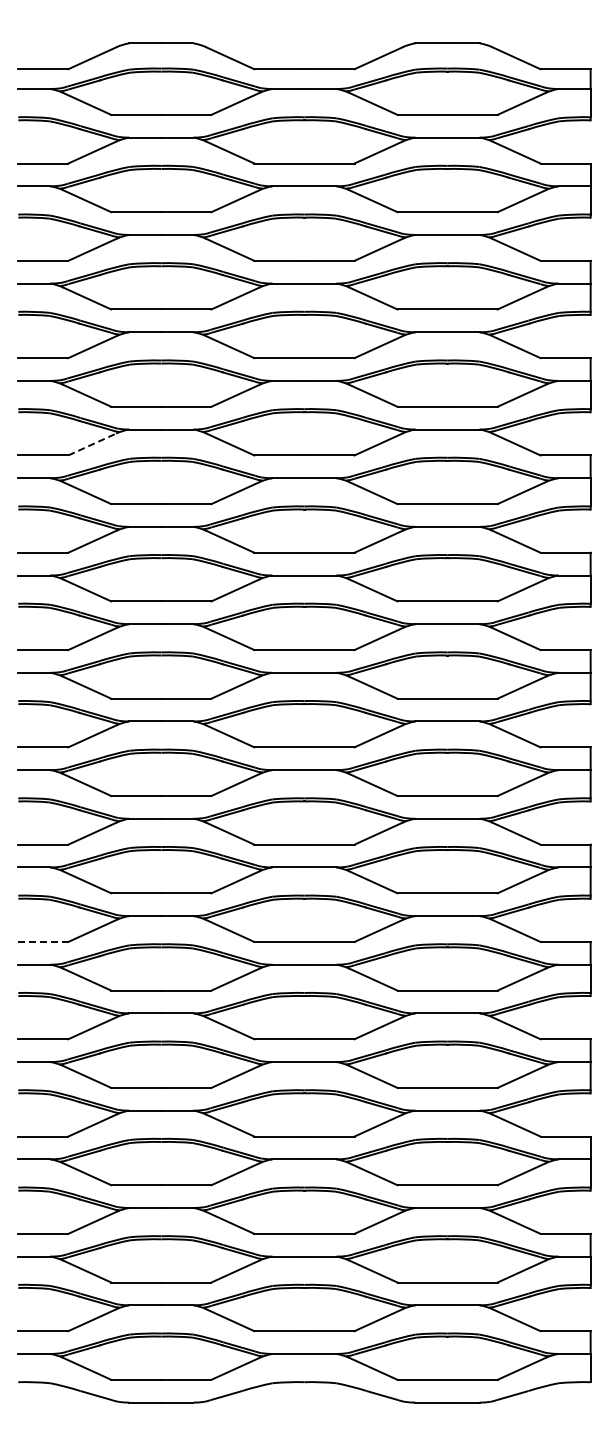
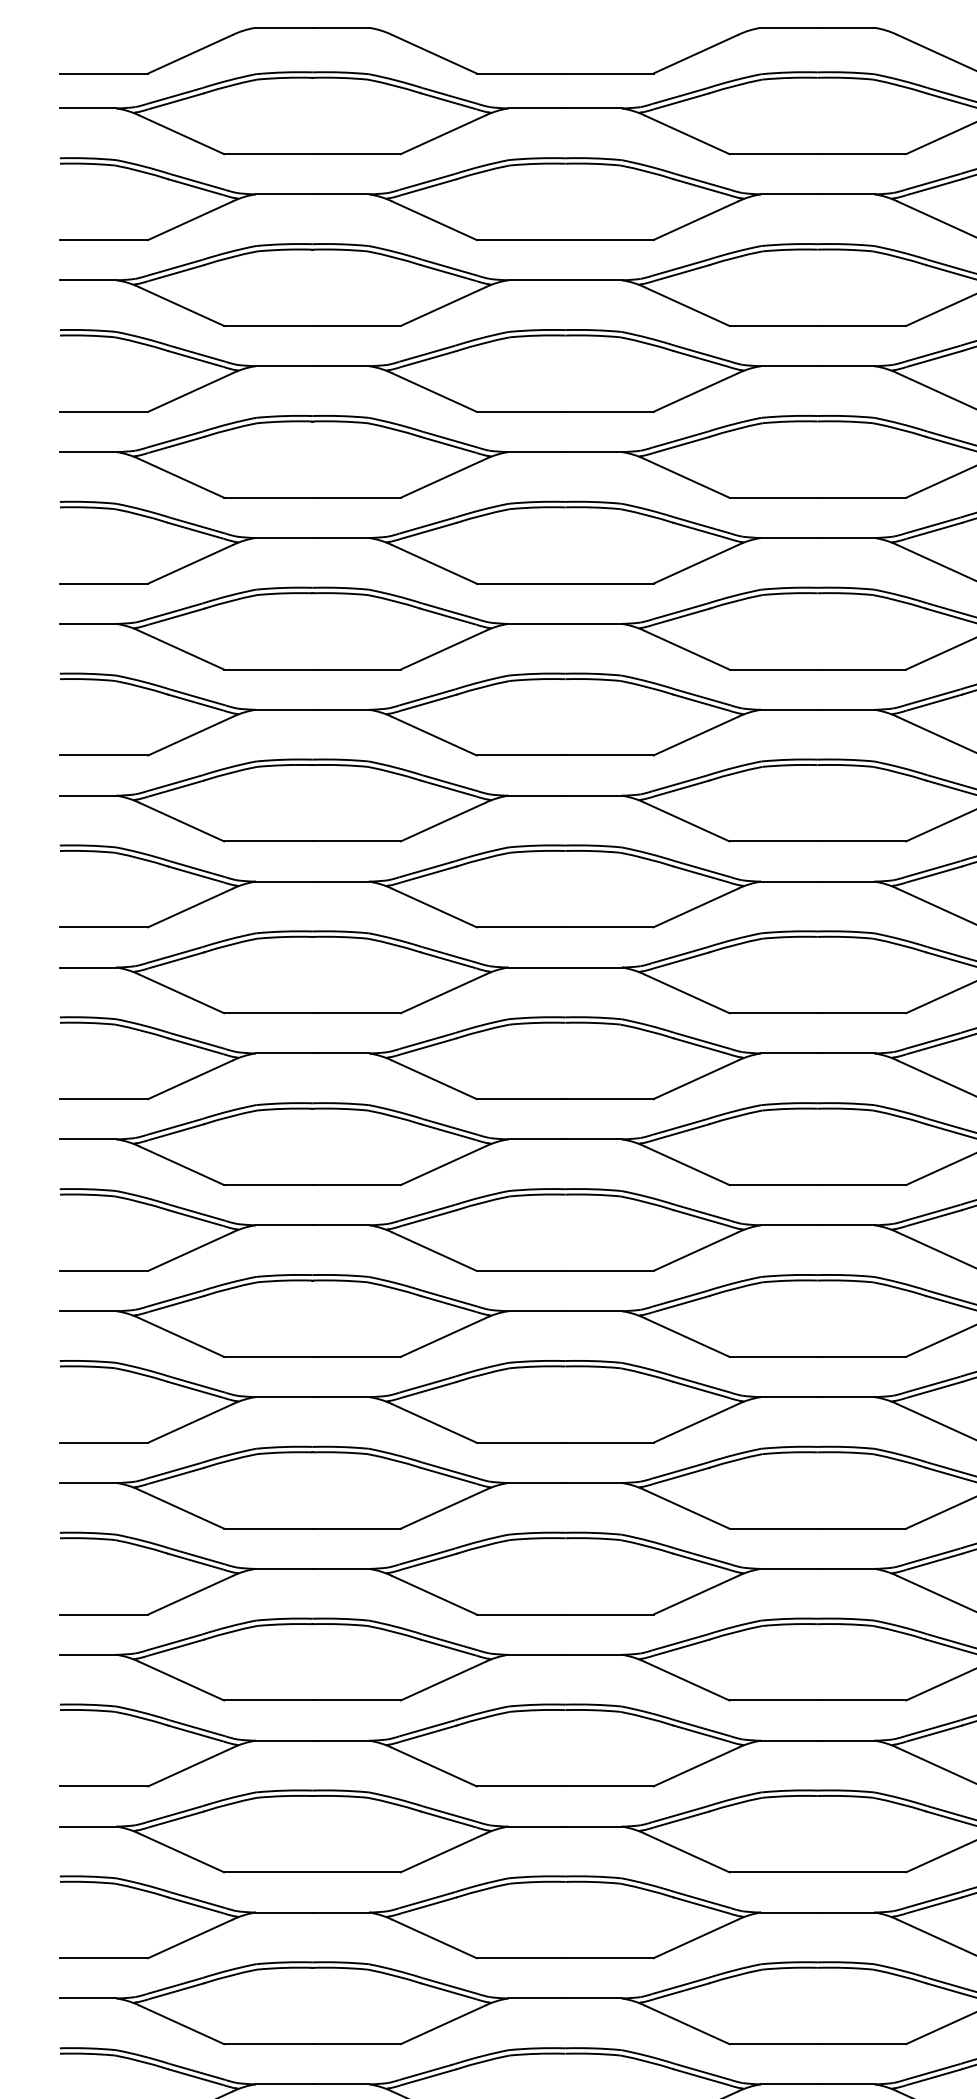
line: (92, 444) -> (190, 736), dashed -> solid
line: (43, 941) -> (104, 1613), dashed -> solid

